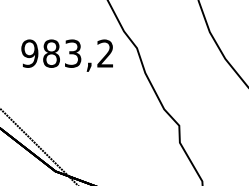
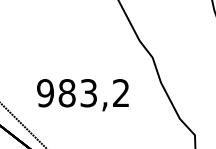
text: (66, 55) -> (82, 95), moved

